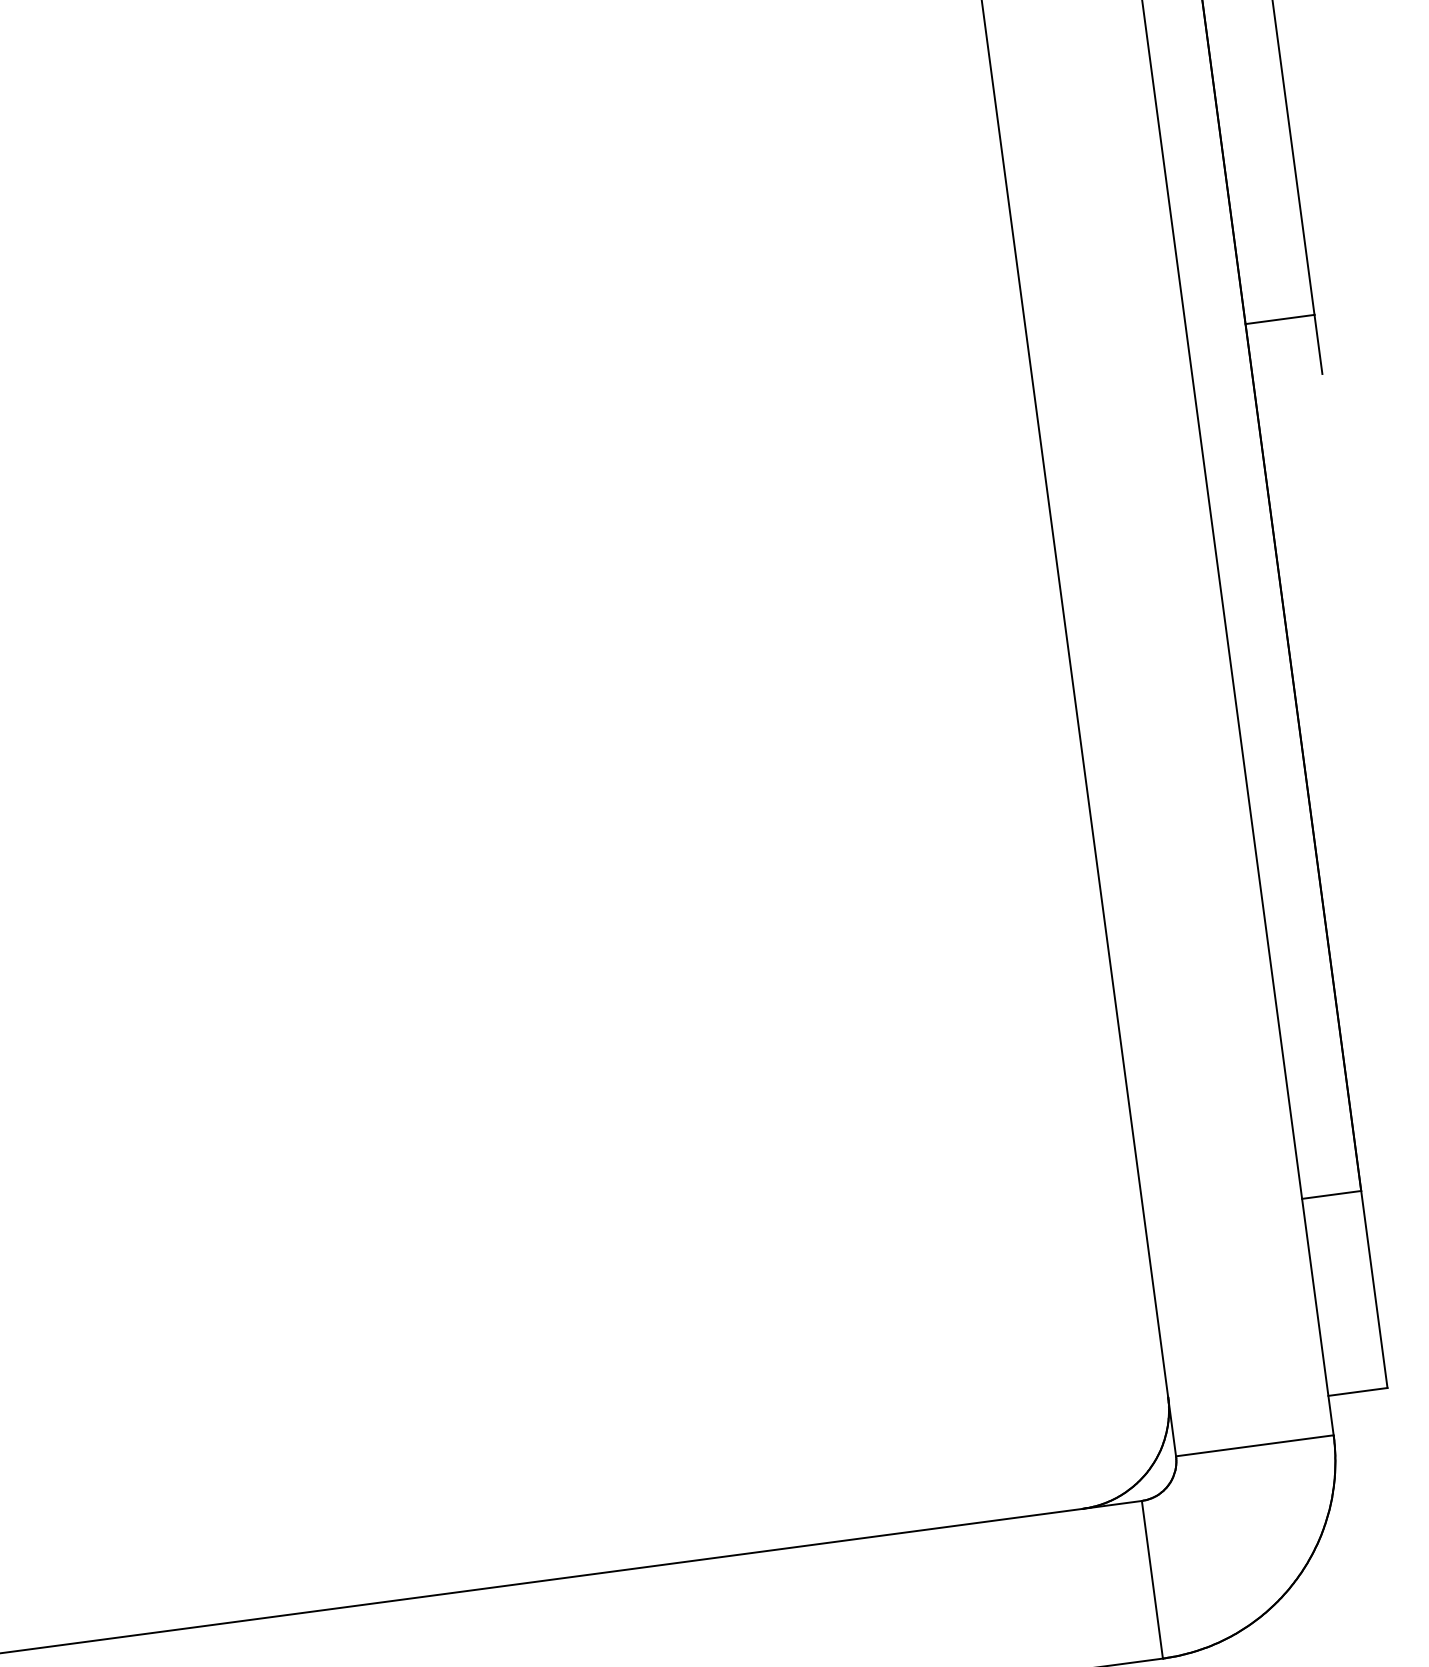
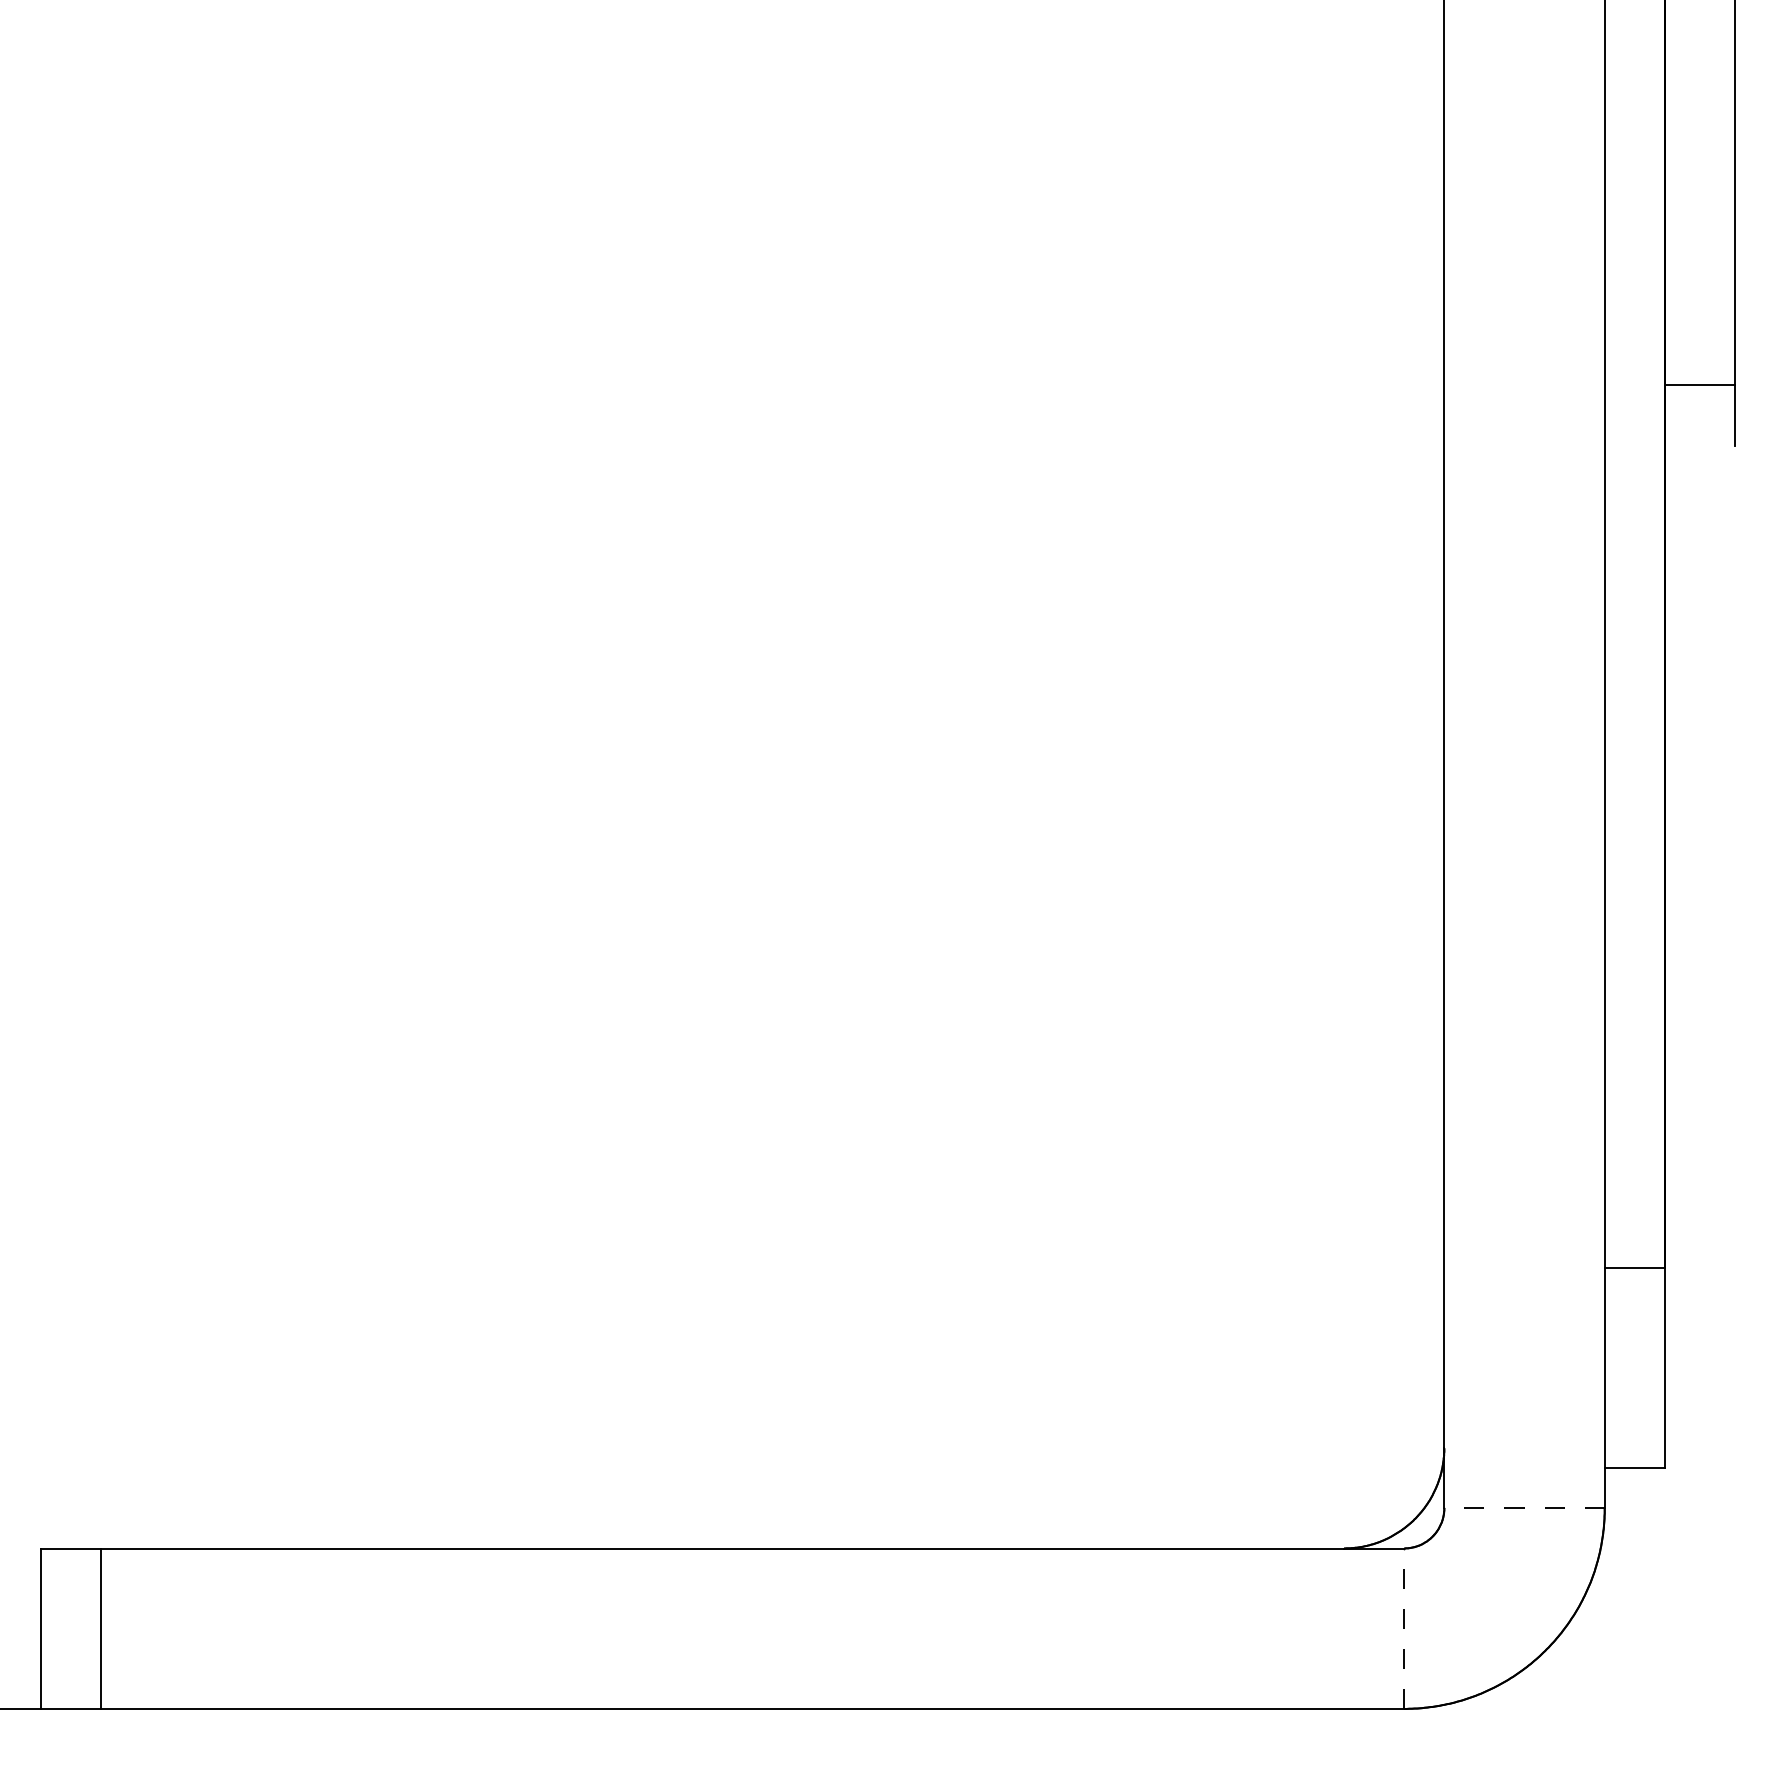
line: (1254, 1445) -> (1524, 1508), solid -> dashed
line: (1152, 1579) -> (1404, 1628), solid -> dashed

